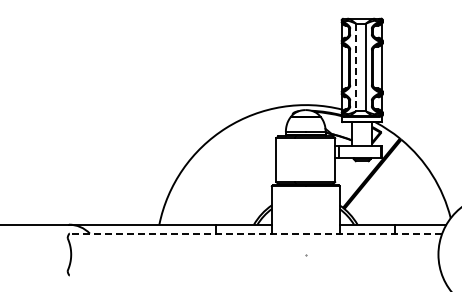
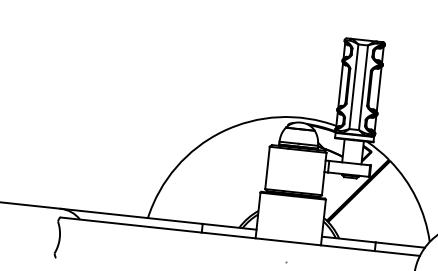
line: (356, 67) -> (354, 86), dashed -> solid
line: (255, 233) -> (239, 236), dashed -> solid

